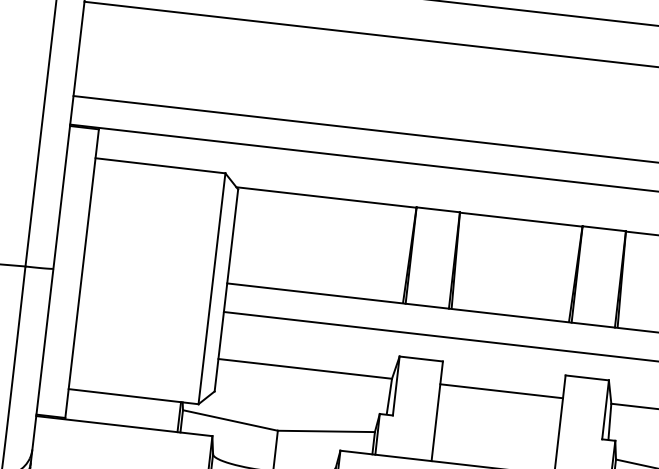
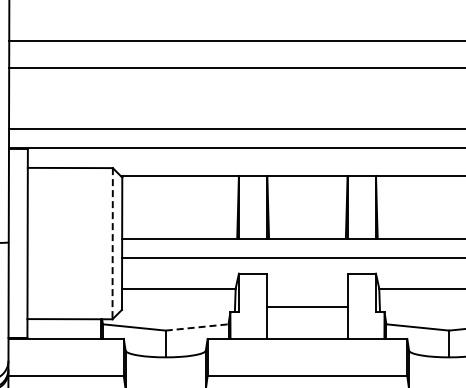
line: (211, 288) -> (112, 243), solid -> dashed
line: (501, 391) -> (307, 306), moved
line: (326, 431) -> (197, 327), solid -> dashed

